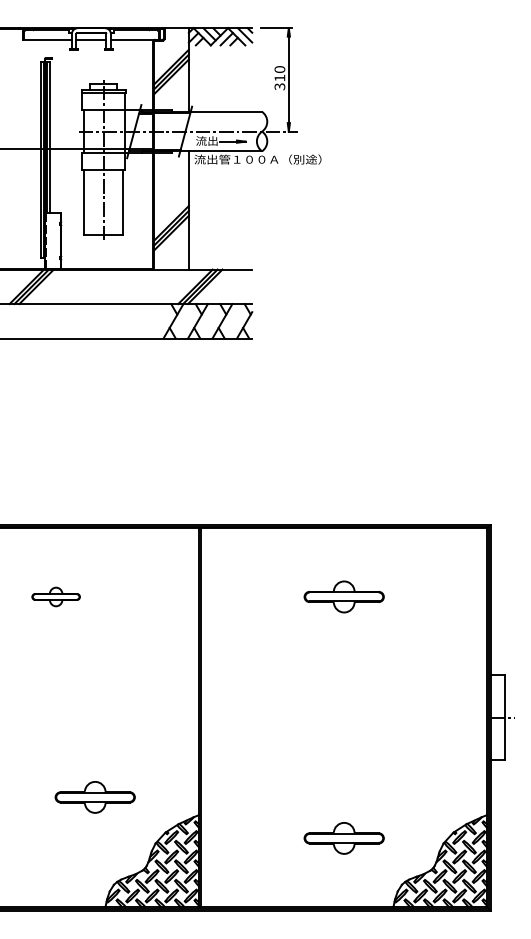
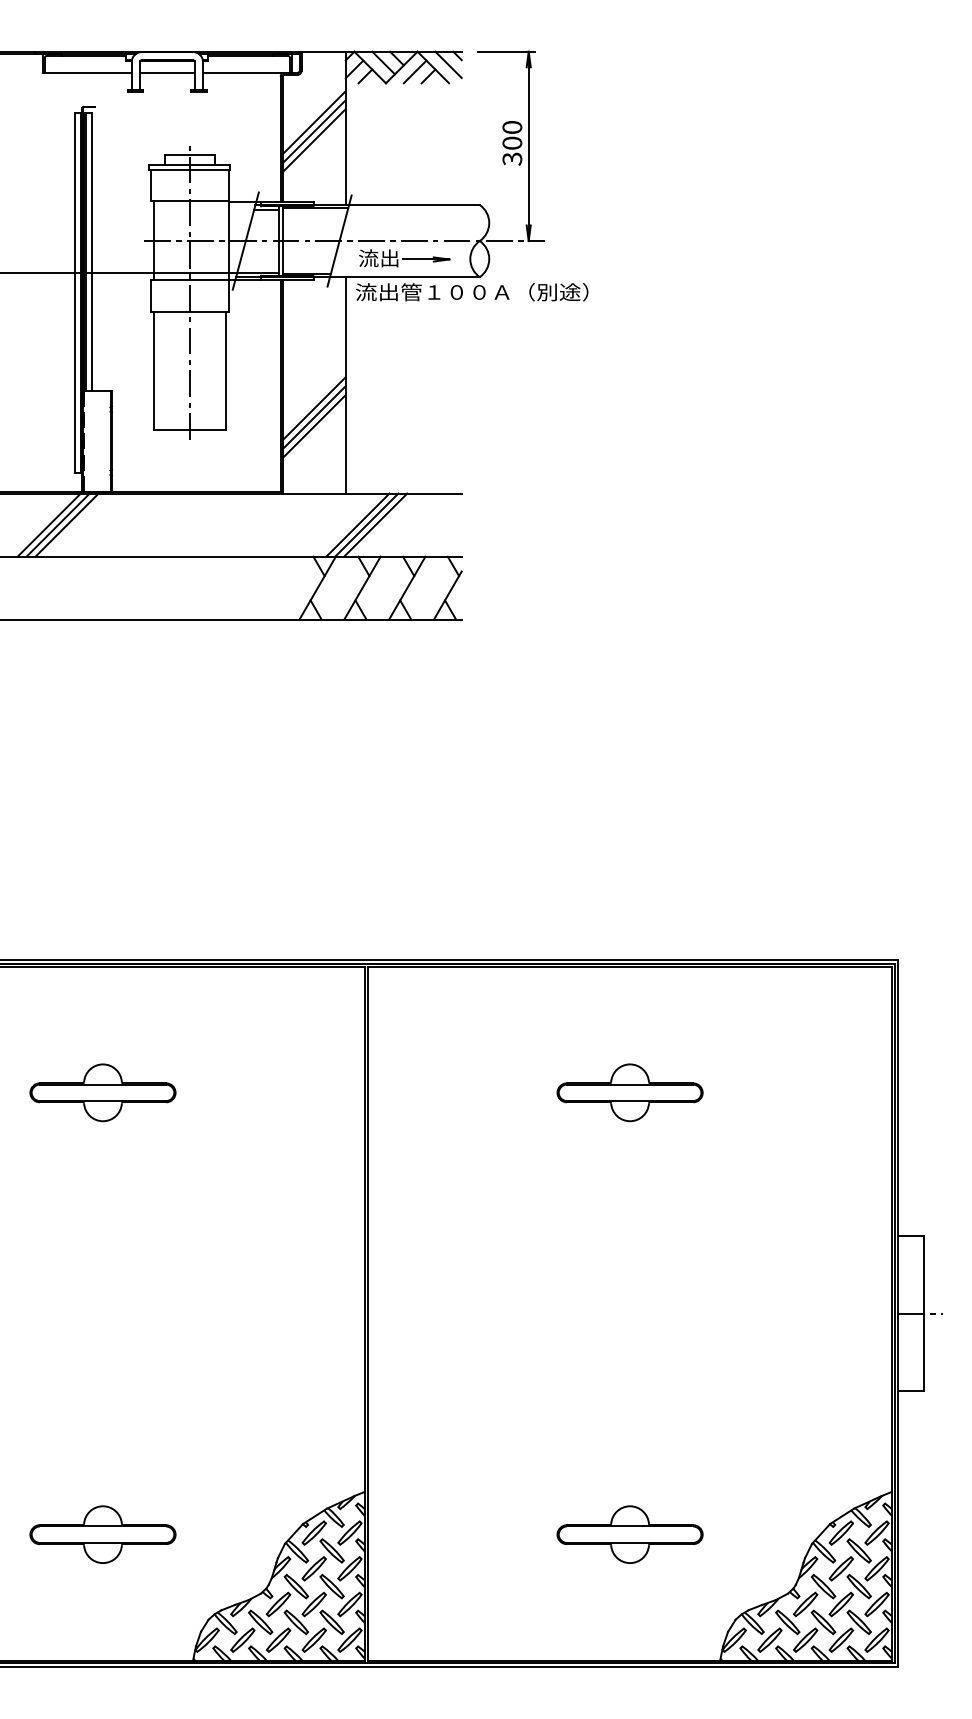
text: (279, 77) -> (511, 142), 310 -> 300
part: (55, 596) -> (101, 1091), size x1.67
part: (94, 797) -> (101, 1534), moved

